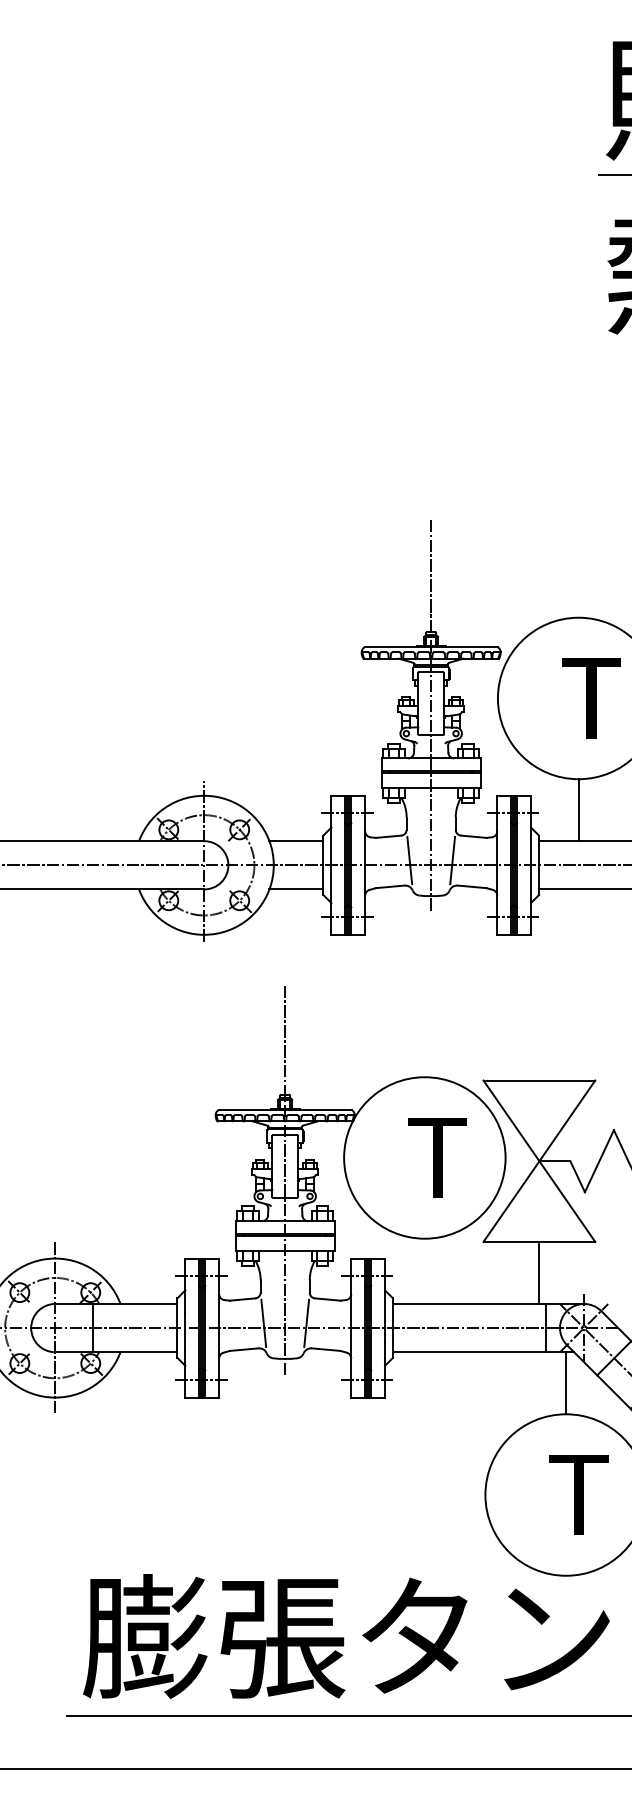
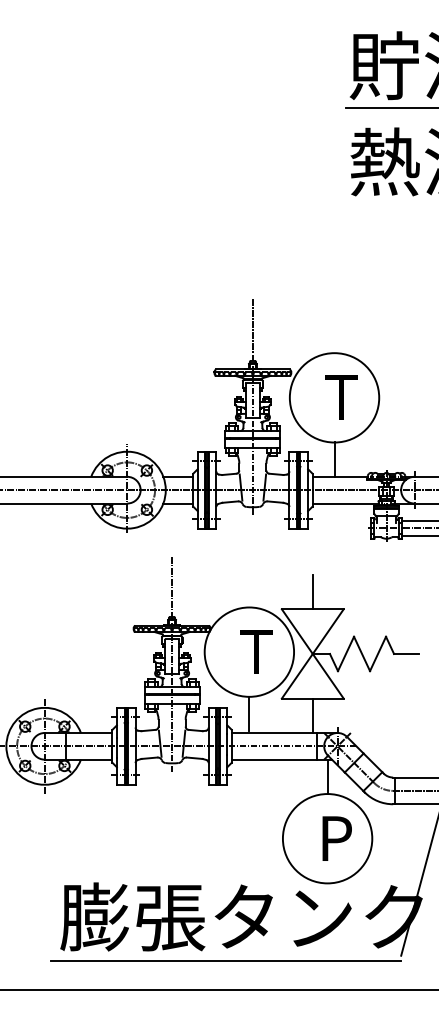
line: (538, 1048) -> (312, 591), added
line: (425, 1268) -> (249, 713), added
text: (578, 1494) -> (334, 838), T -> P

